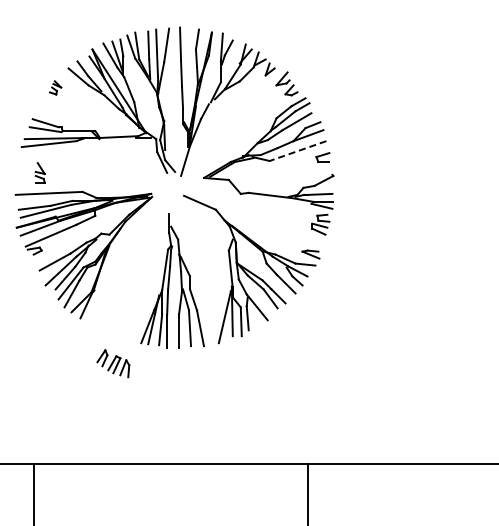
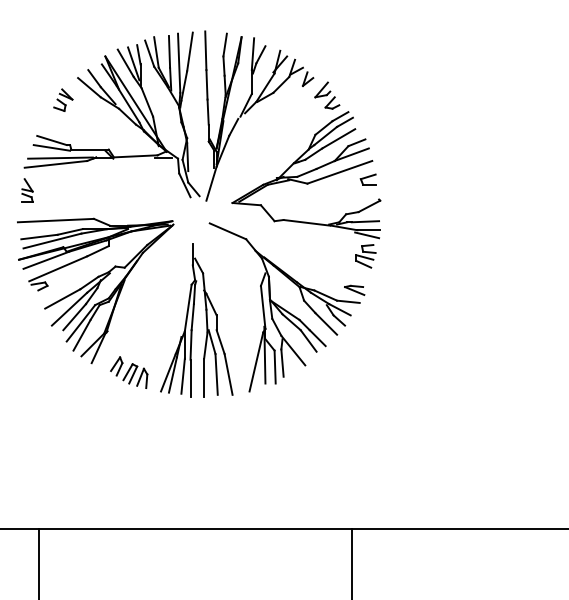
part: (55, 87) -> (63, 99), size x1.43
line: (297, 151) -> (339, 172), dashed -> solid
part: (39, 172) -> (26, 189), moved
part: (113, 363) -> (129, 372), moved

